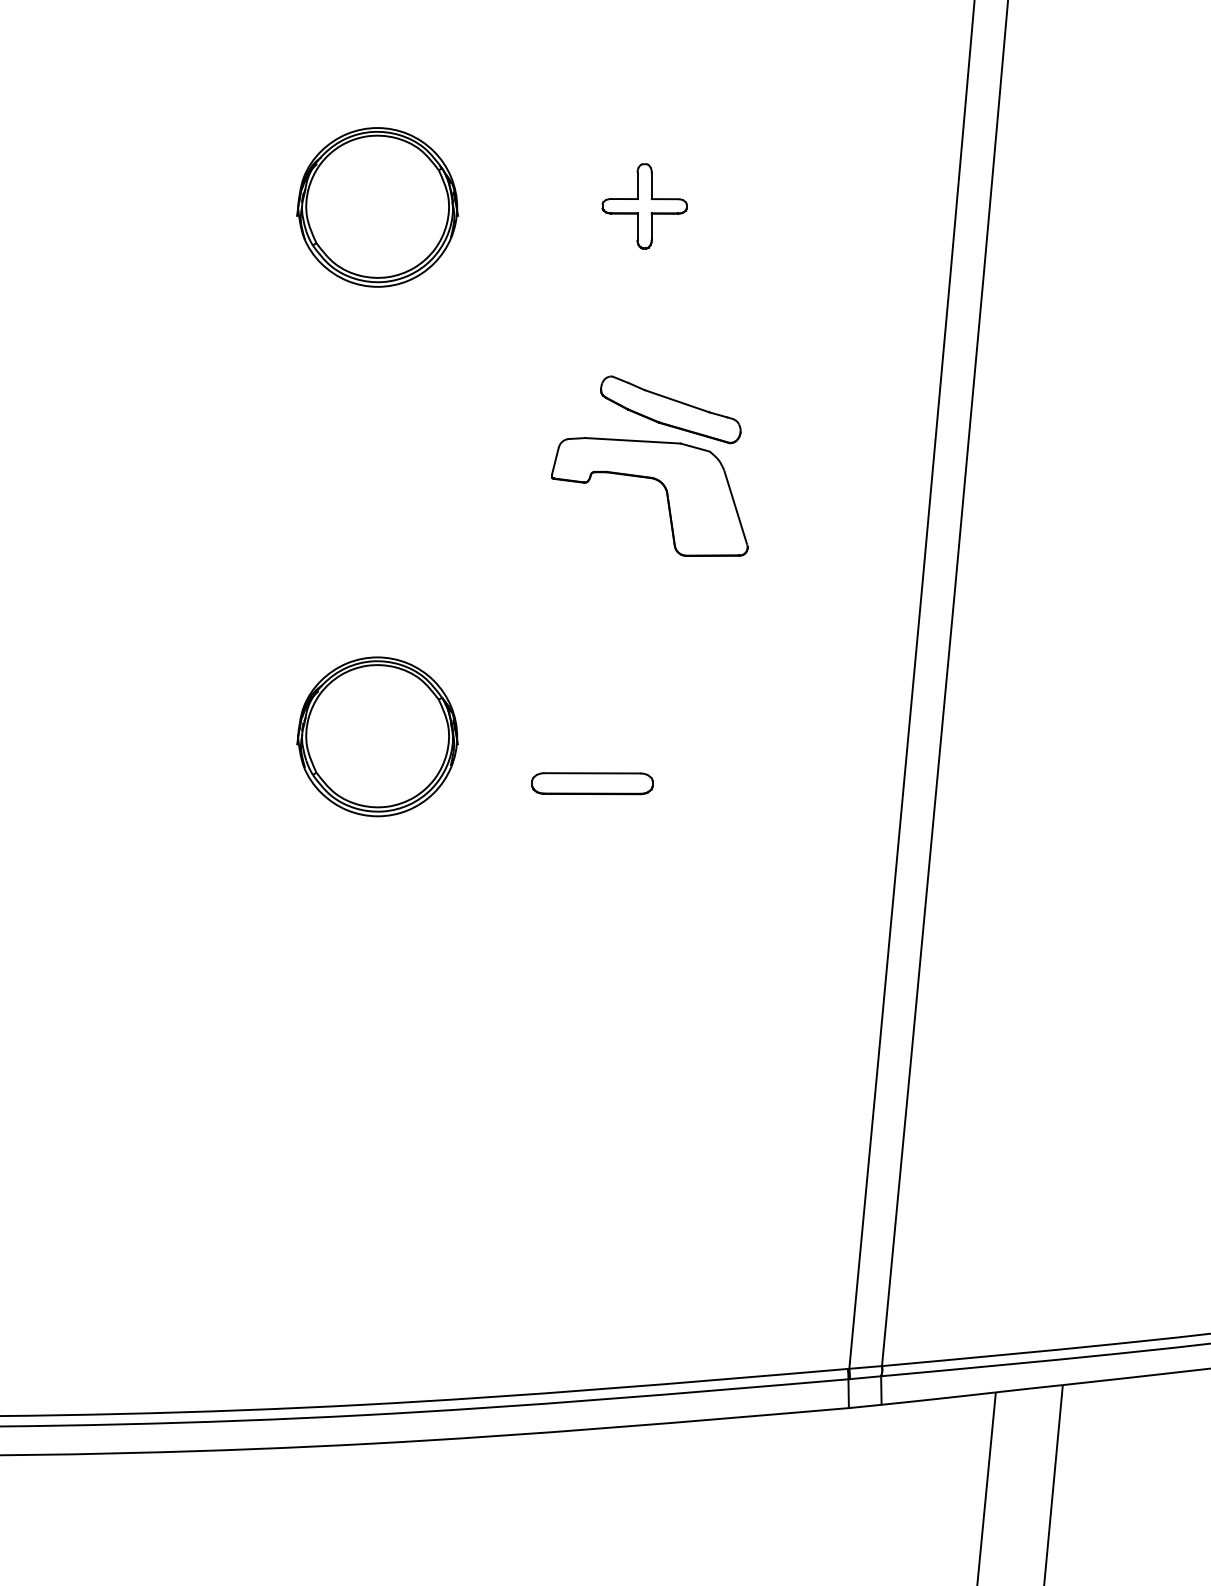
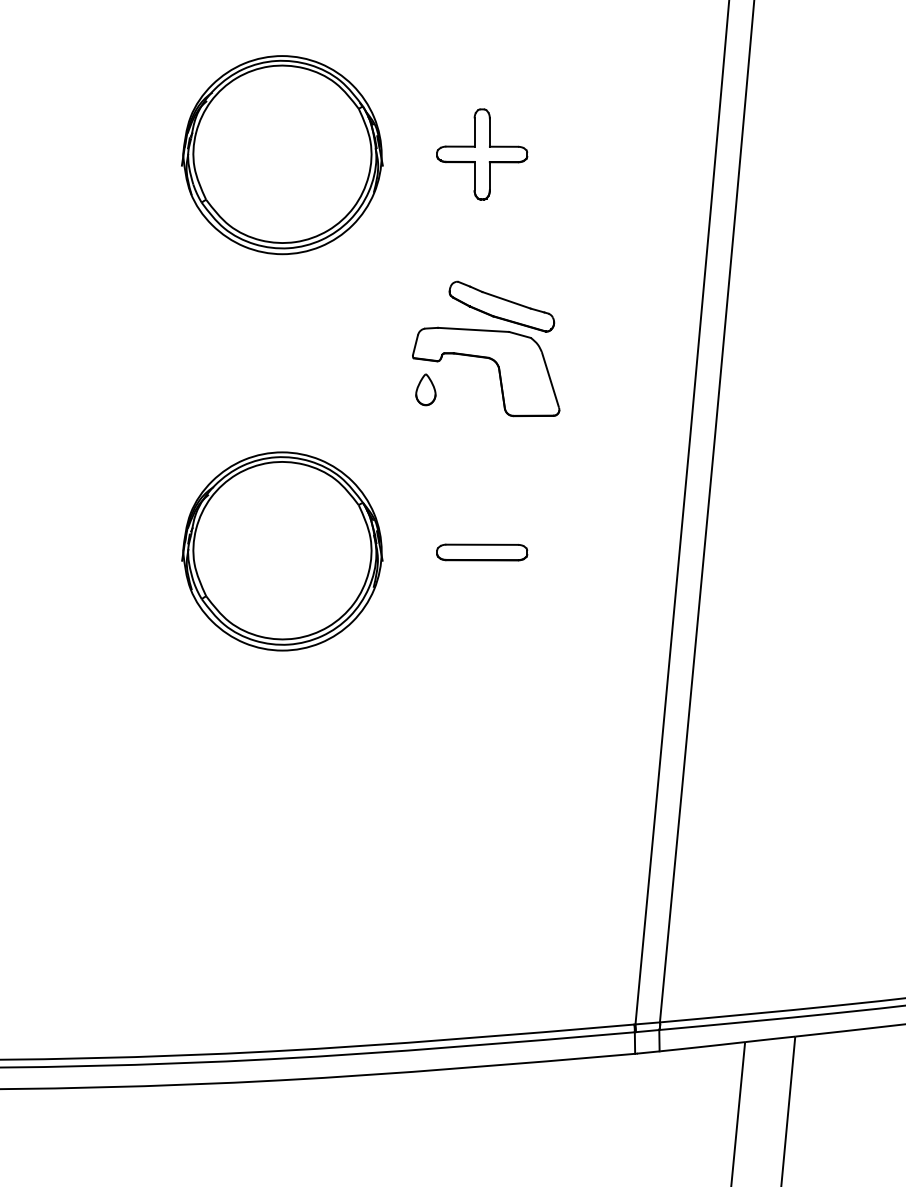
part: (644, 206) -> (482, 154), size x1.43
part: (377, 207) -> (282, 155), size x1.67
part: (568, 520) -> (425, 389), added
part: (377, 736) -> (282, 551), size x1.67
part: (592, 783) -> (482, 552), moved

